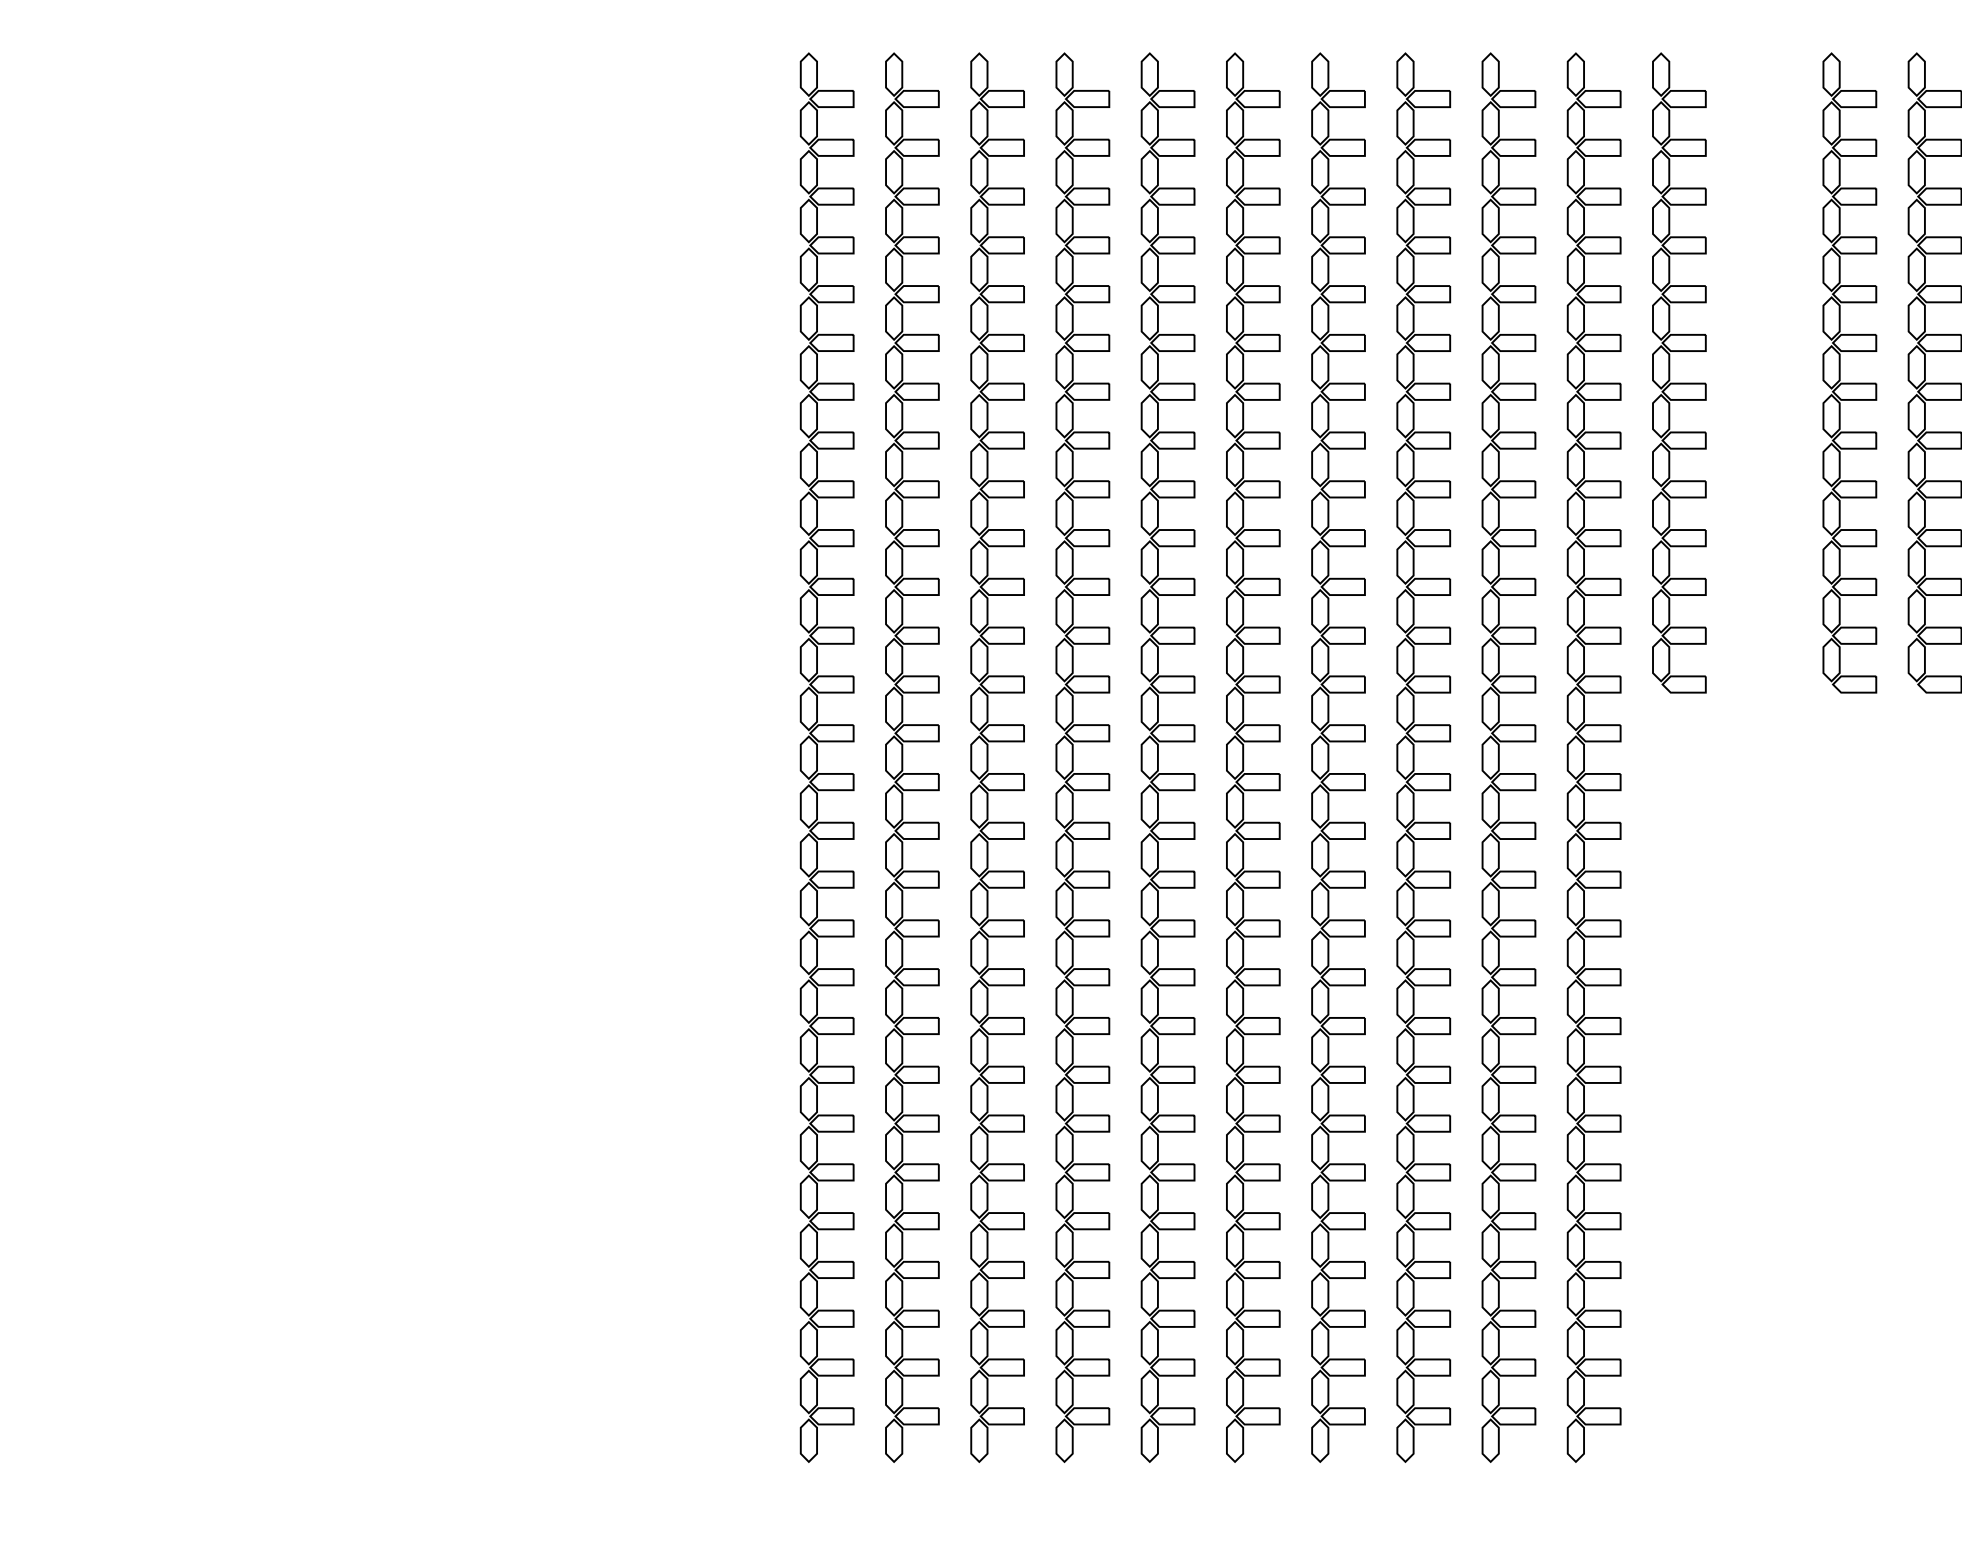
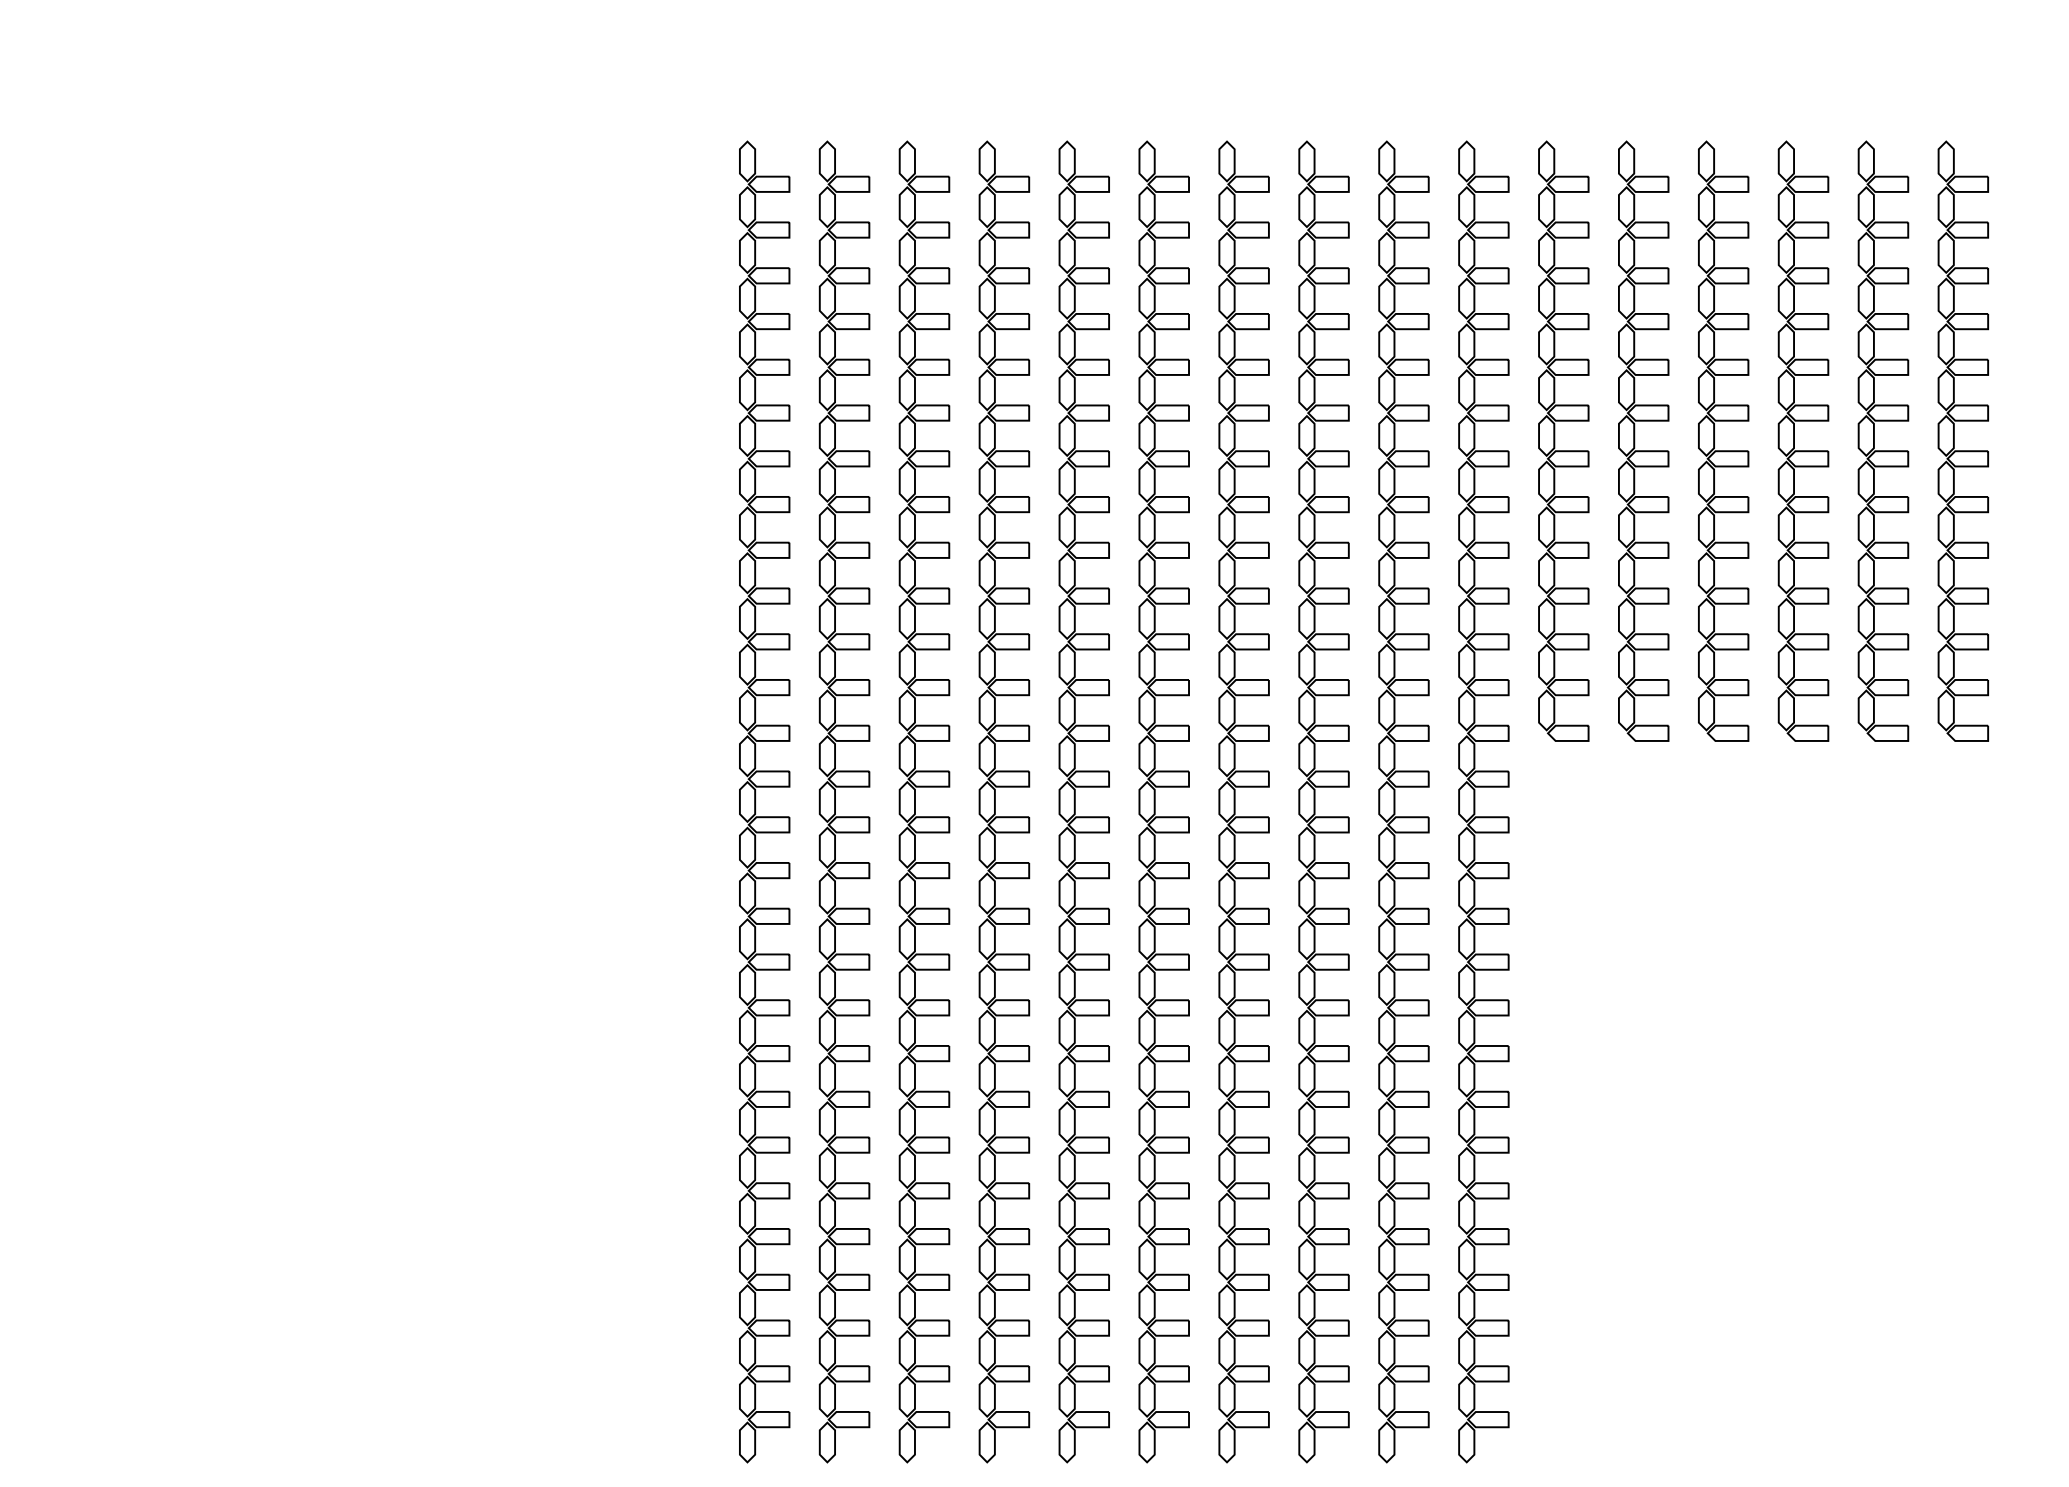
part: (1755, 372) -> (1635, 440), added

